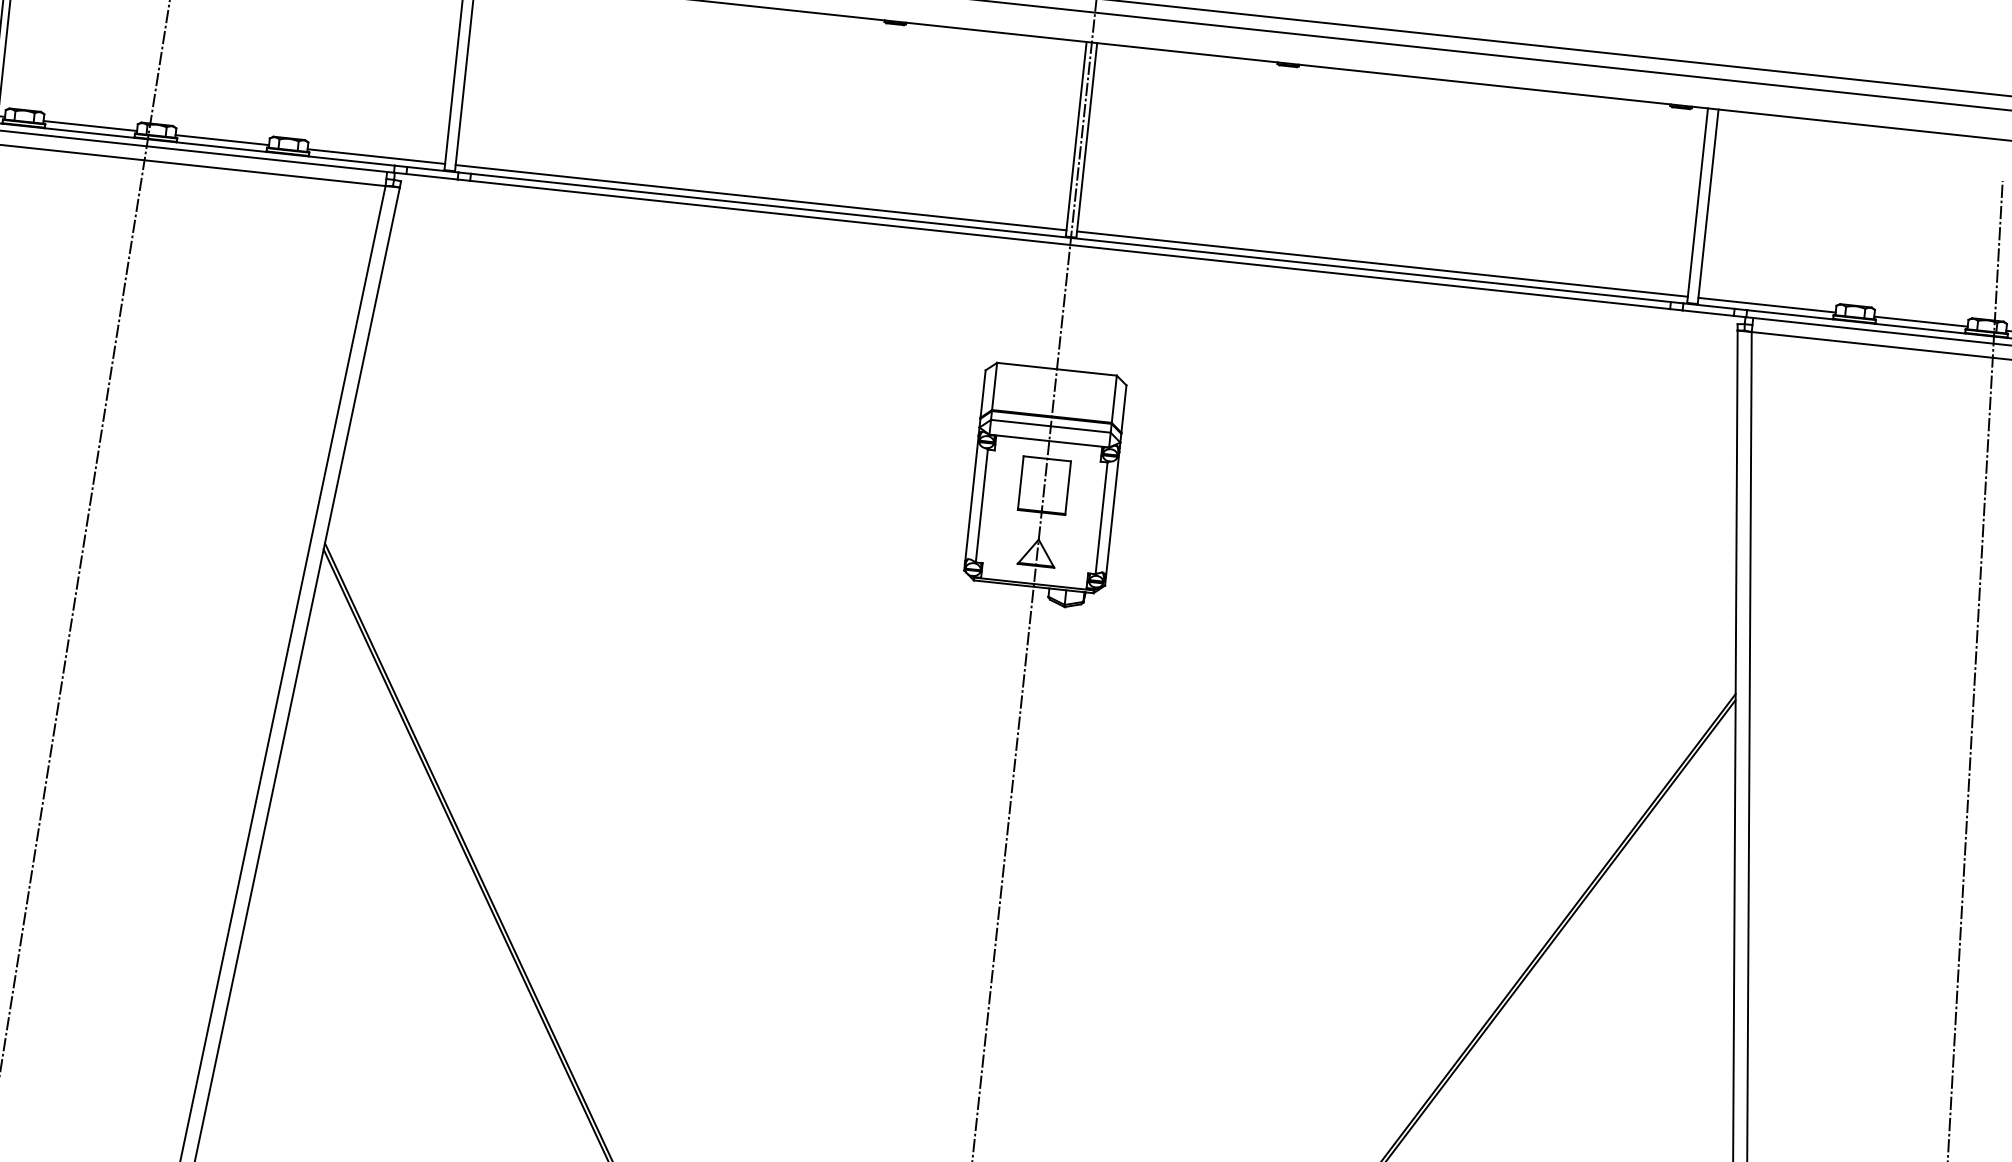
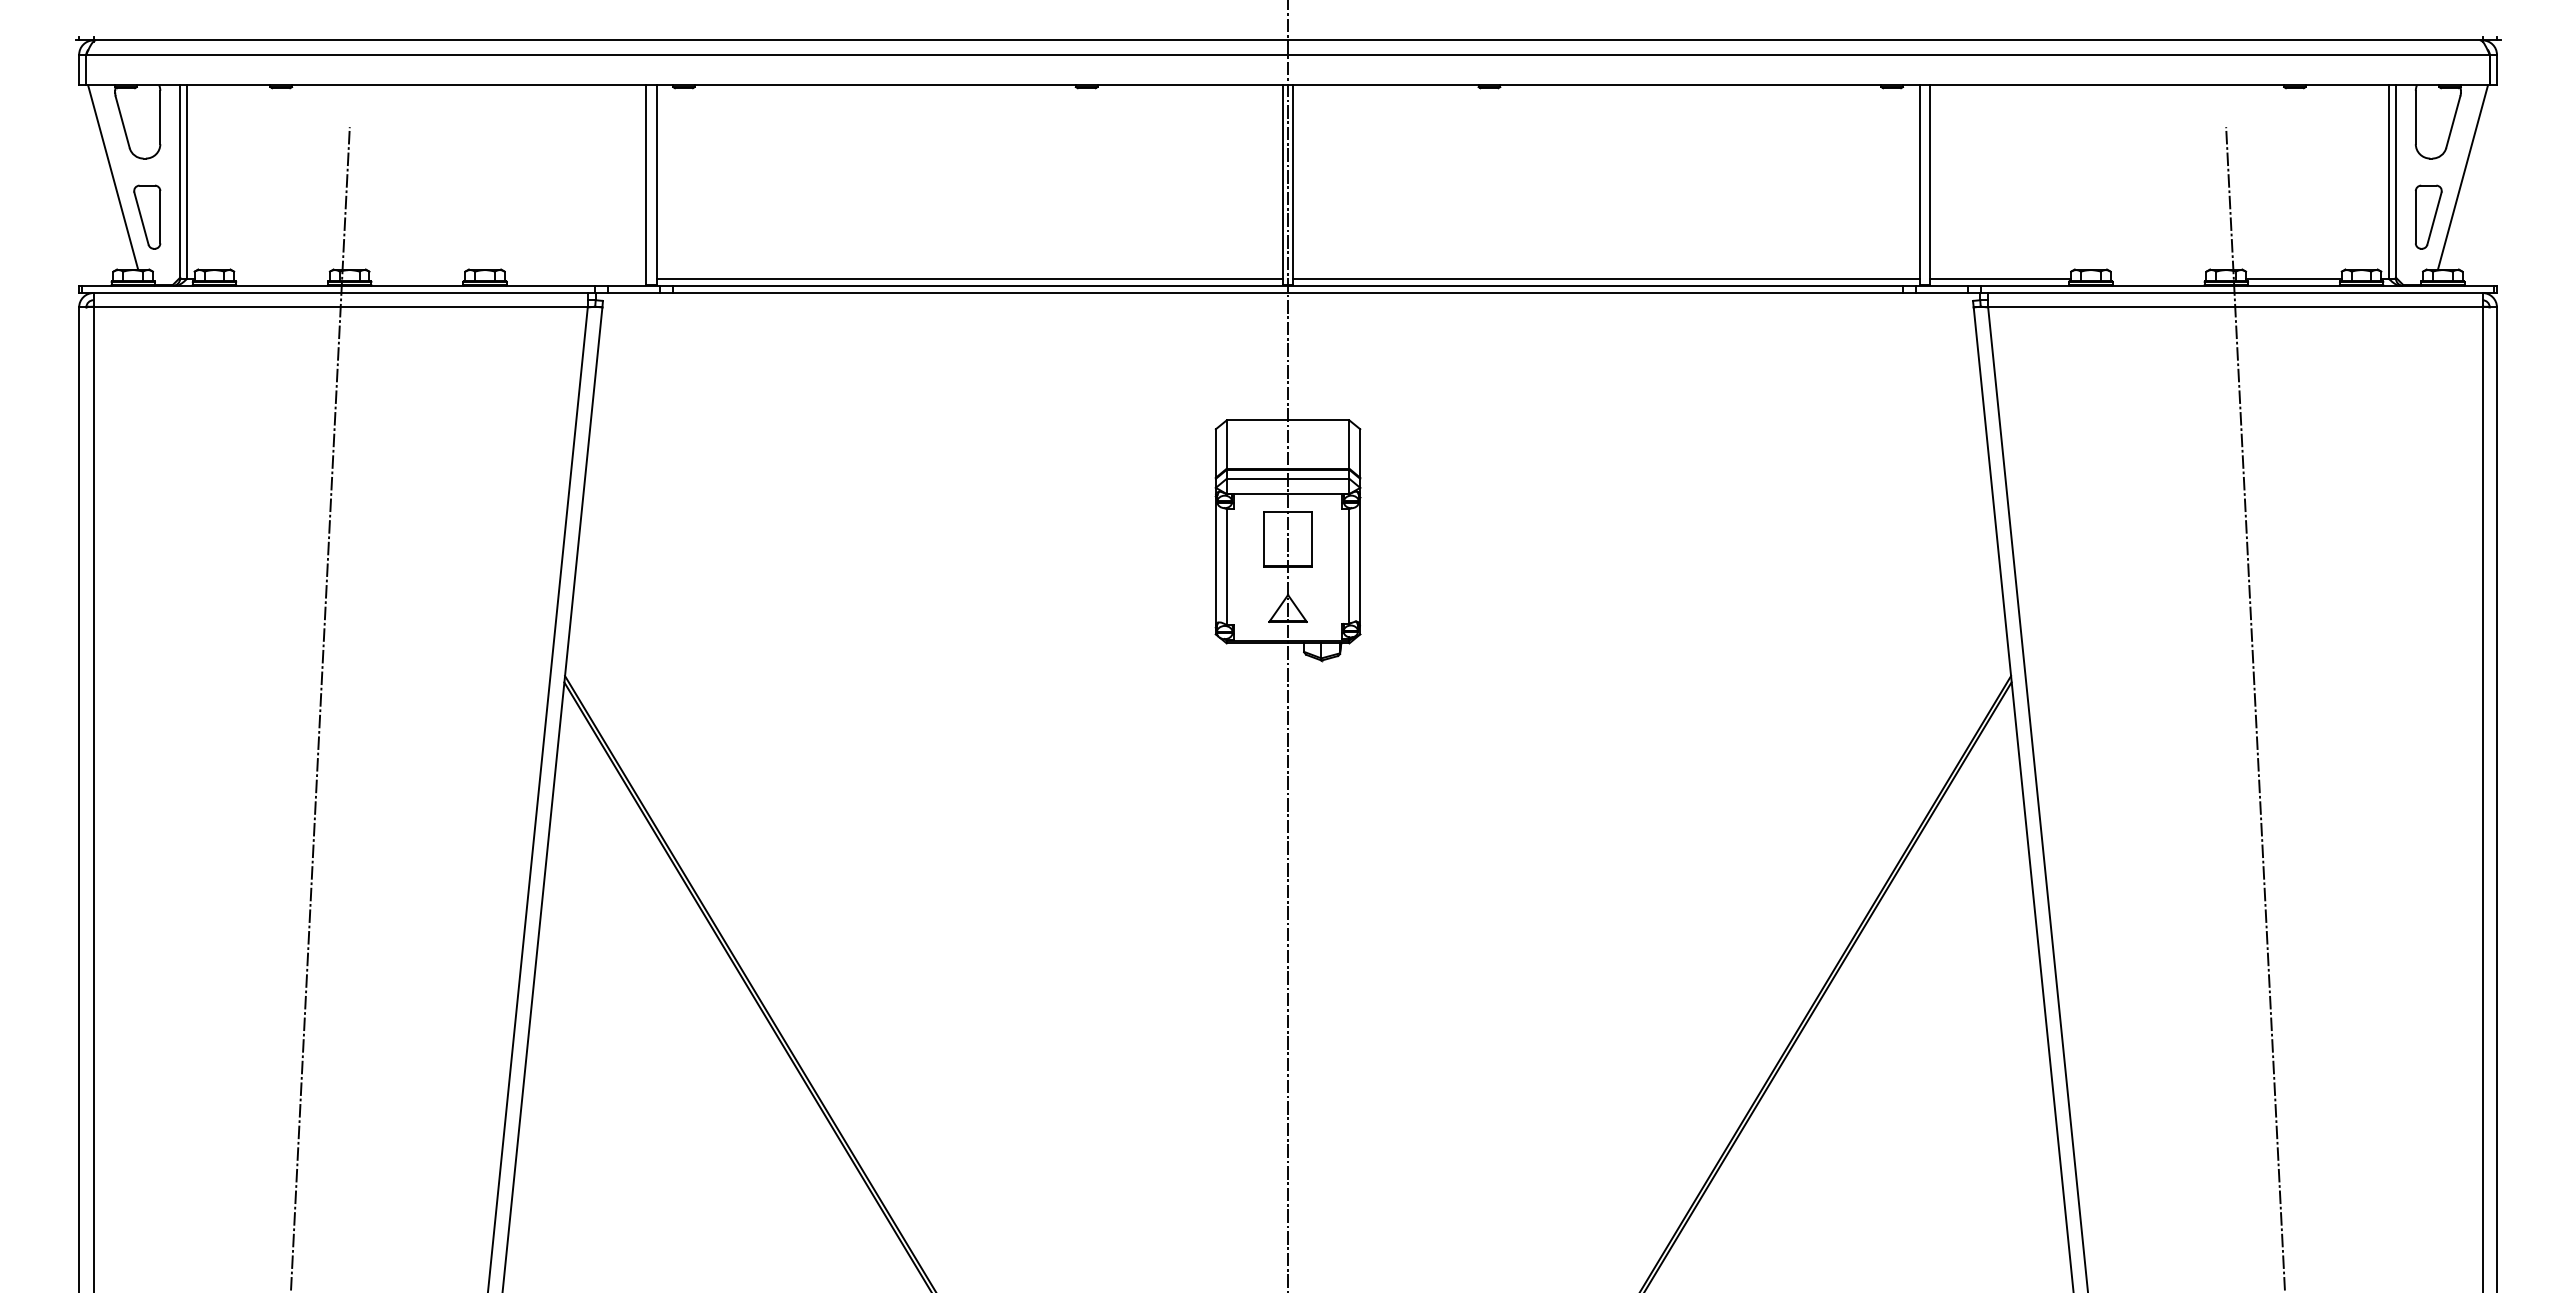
line: (89, 125) -> (281, 278), removed
line: (222, 140) -> (417, 278), removed
line: (375, 156) -> (574, 278), removed
line: (1920, 321) -> (2158, 278), removed

